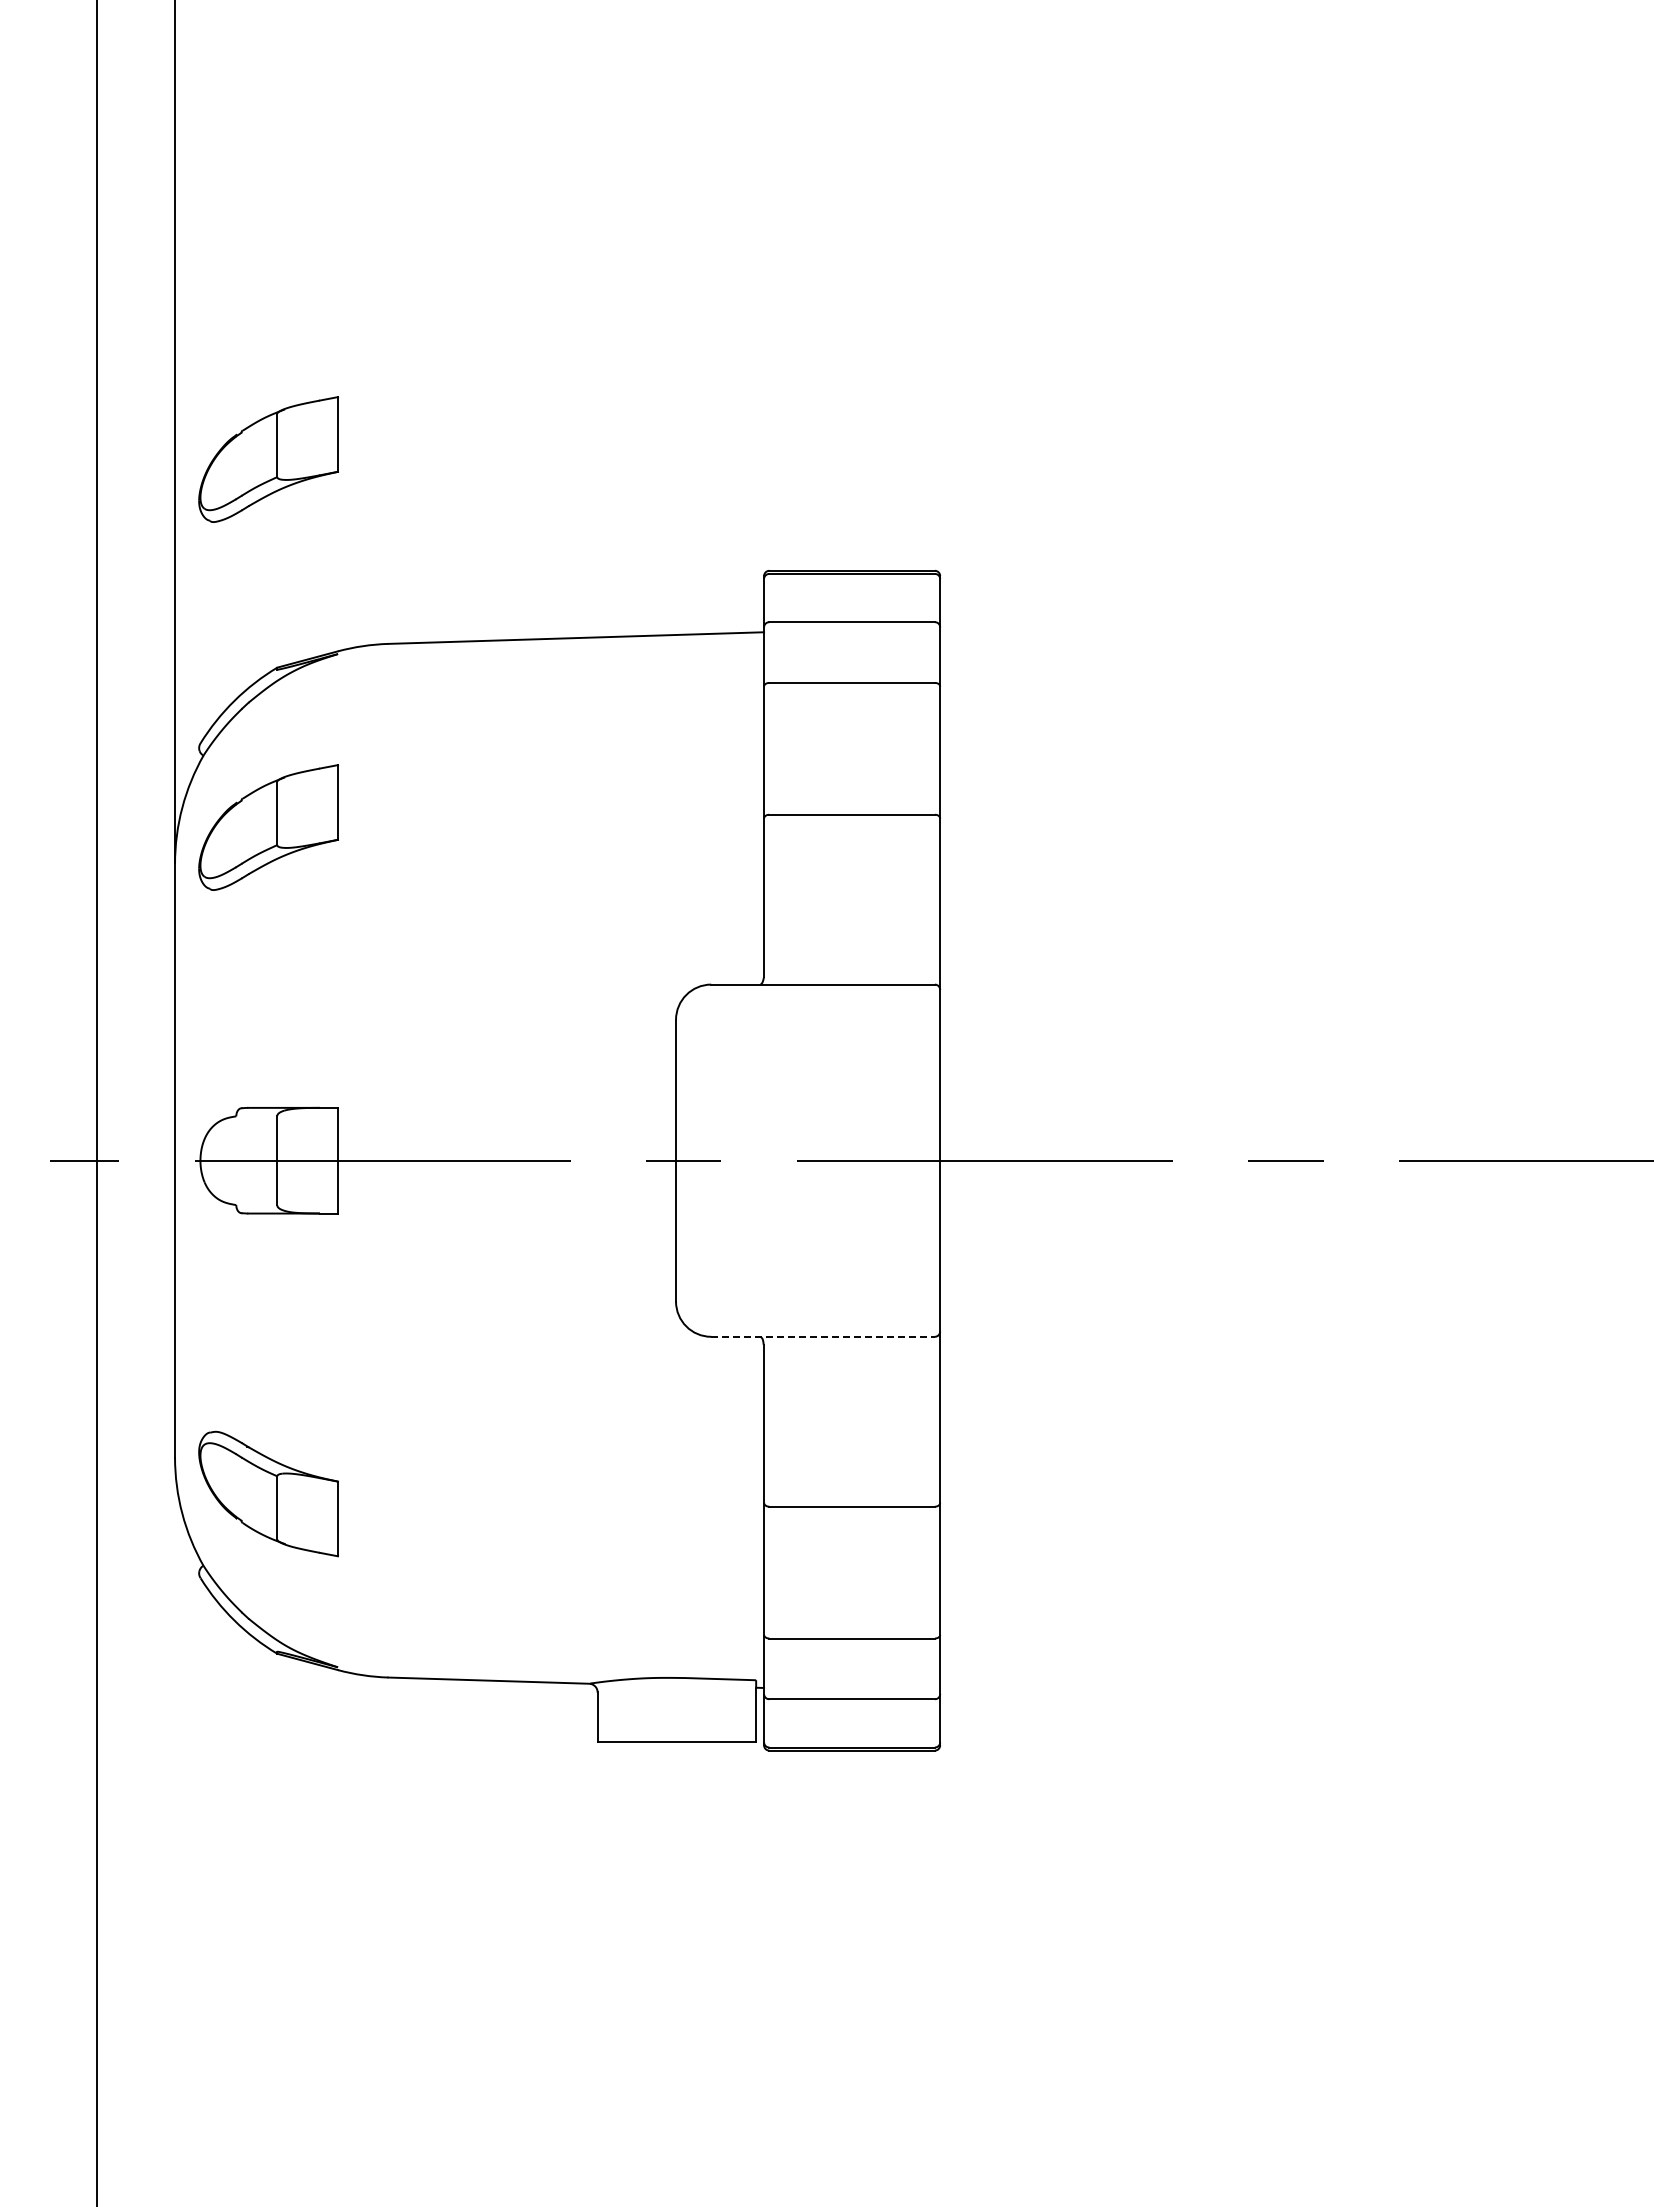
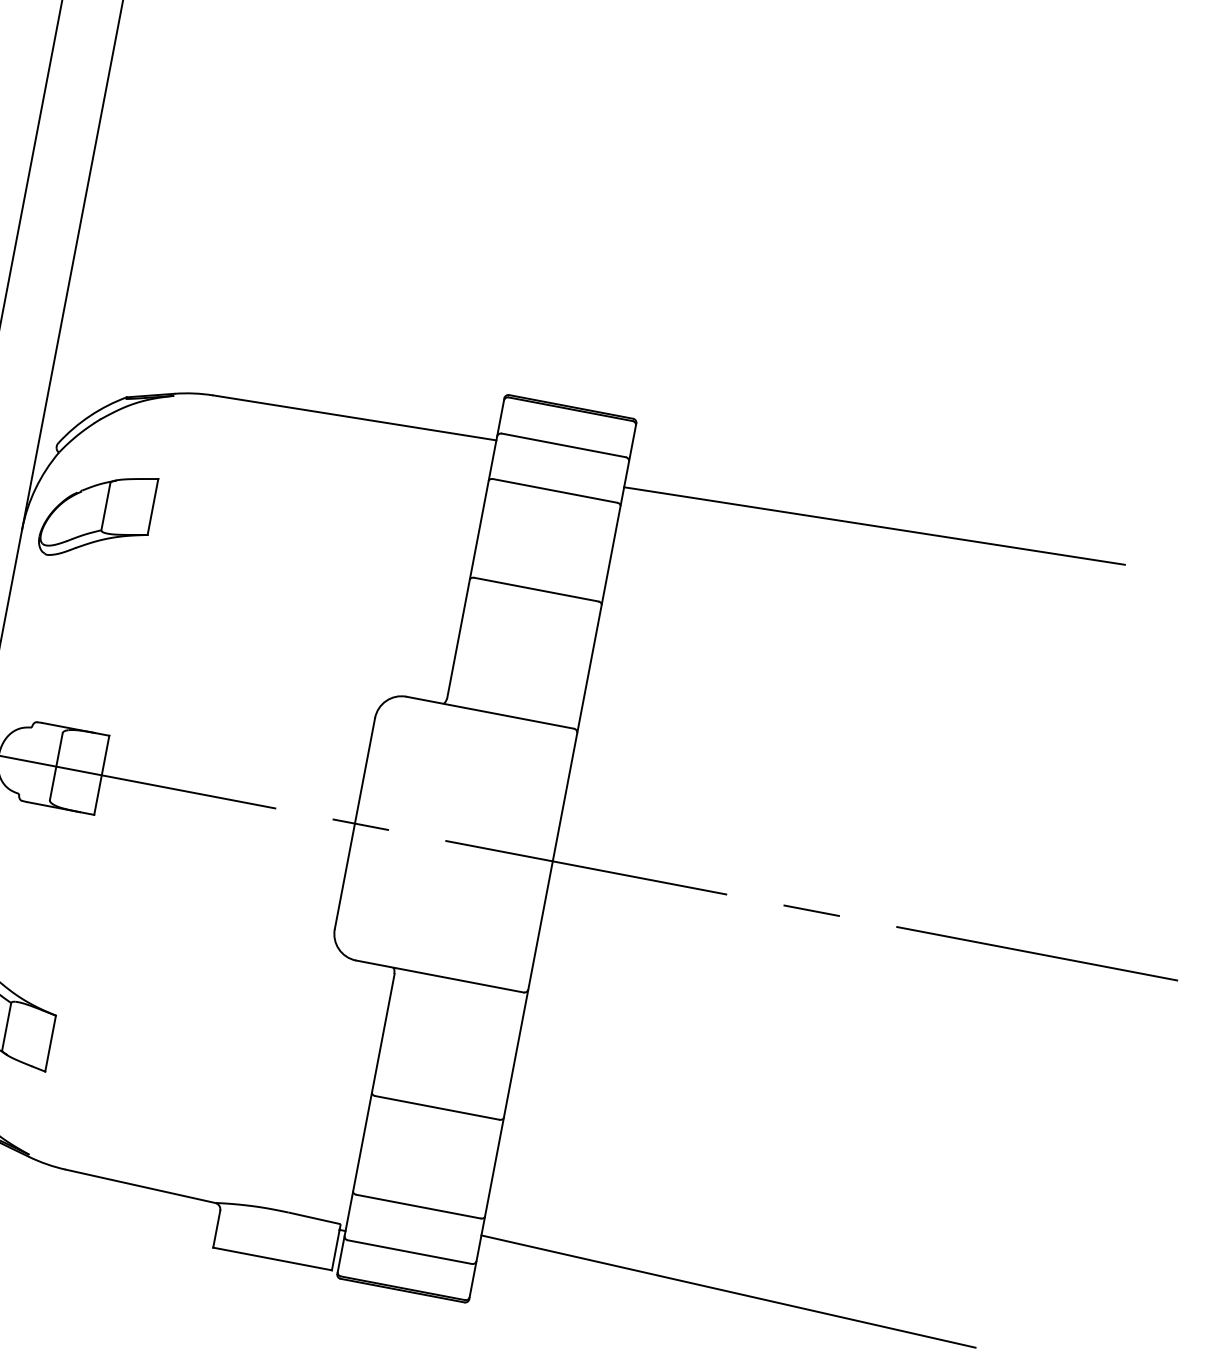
part: (268, 459) -> (149, 240), removed
line: (1272, 649) -> (874, 525), added
line: (823, 1336) -> (440, 976), dashed -> solid
line: (1272, 1671) -> (728, 1291), added

